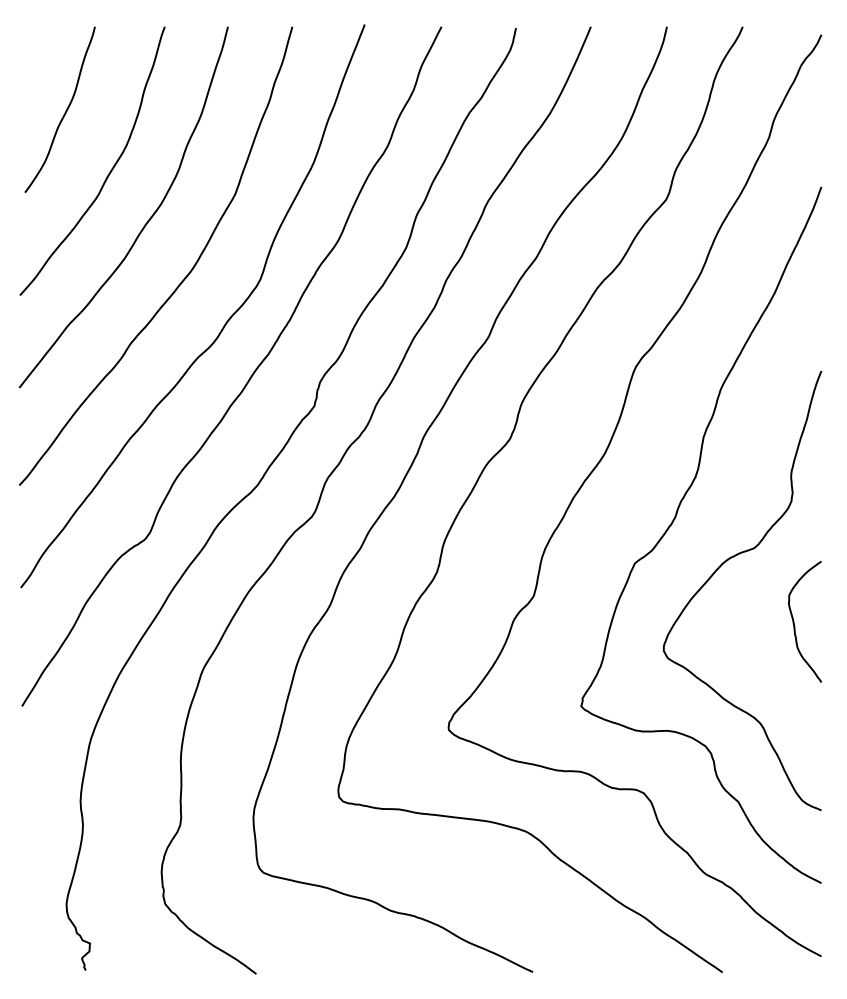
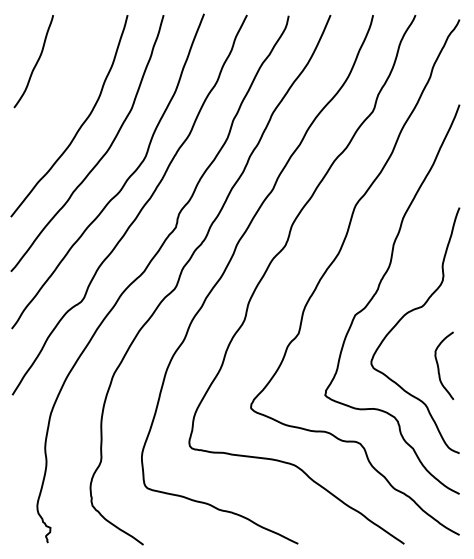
curve: (107, 172) -> (60, 96), removed
curve: (796, 624) -> (439, 367), moved

